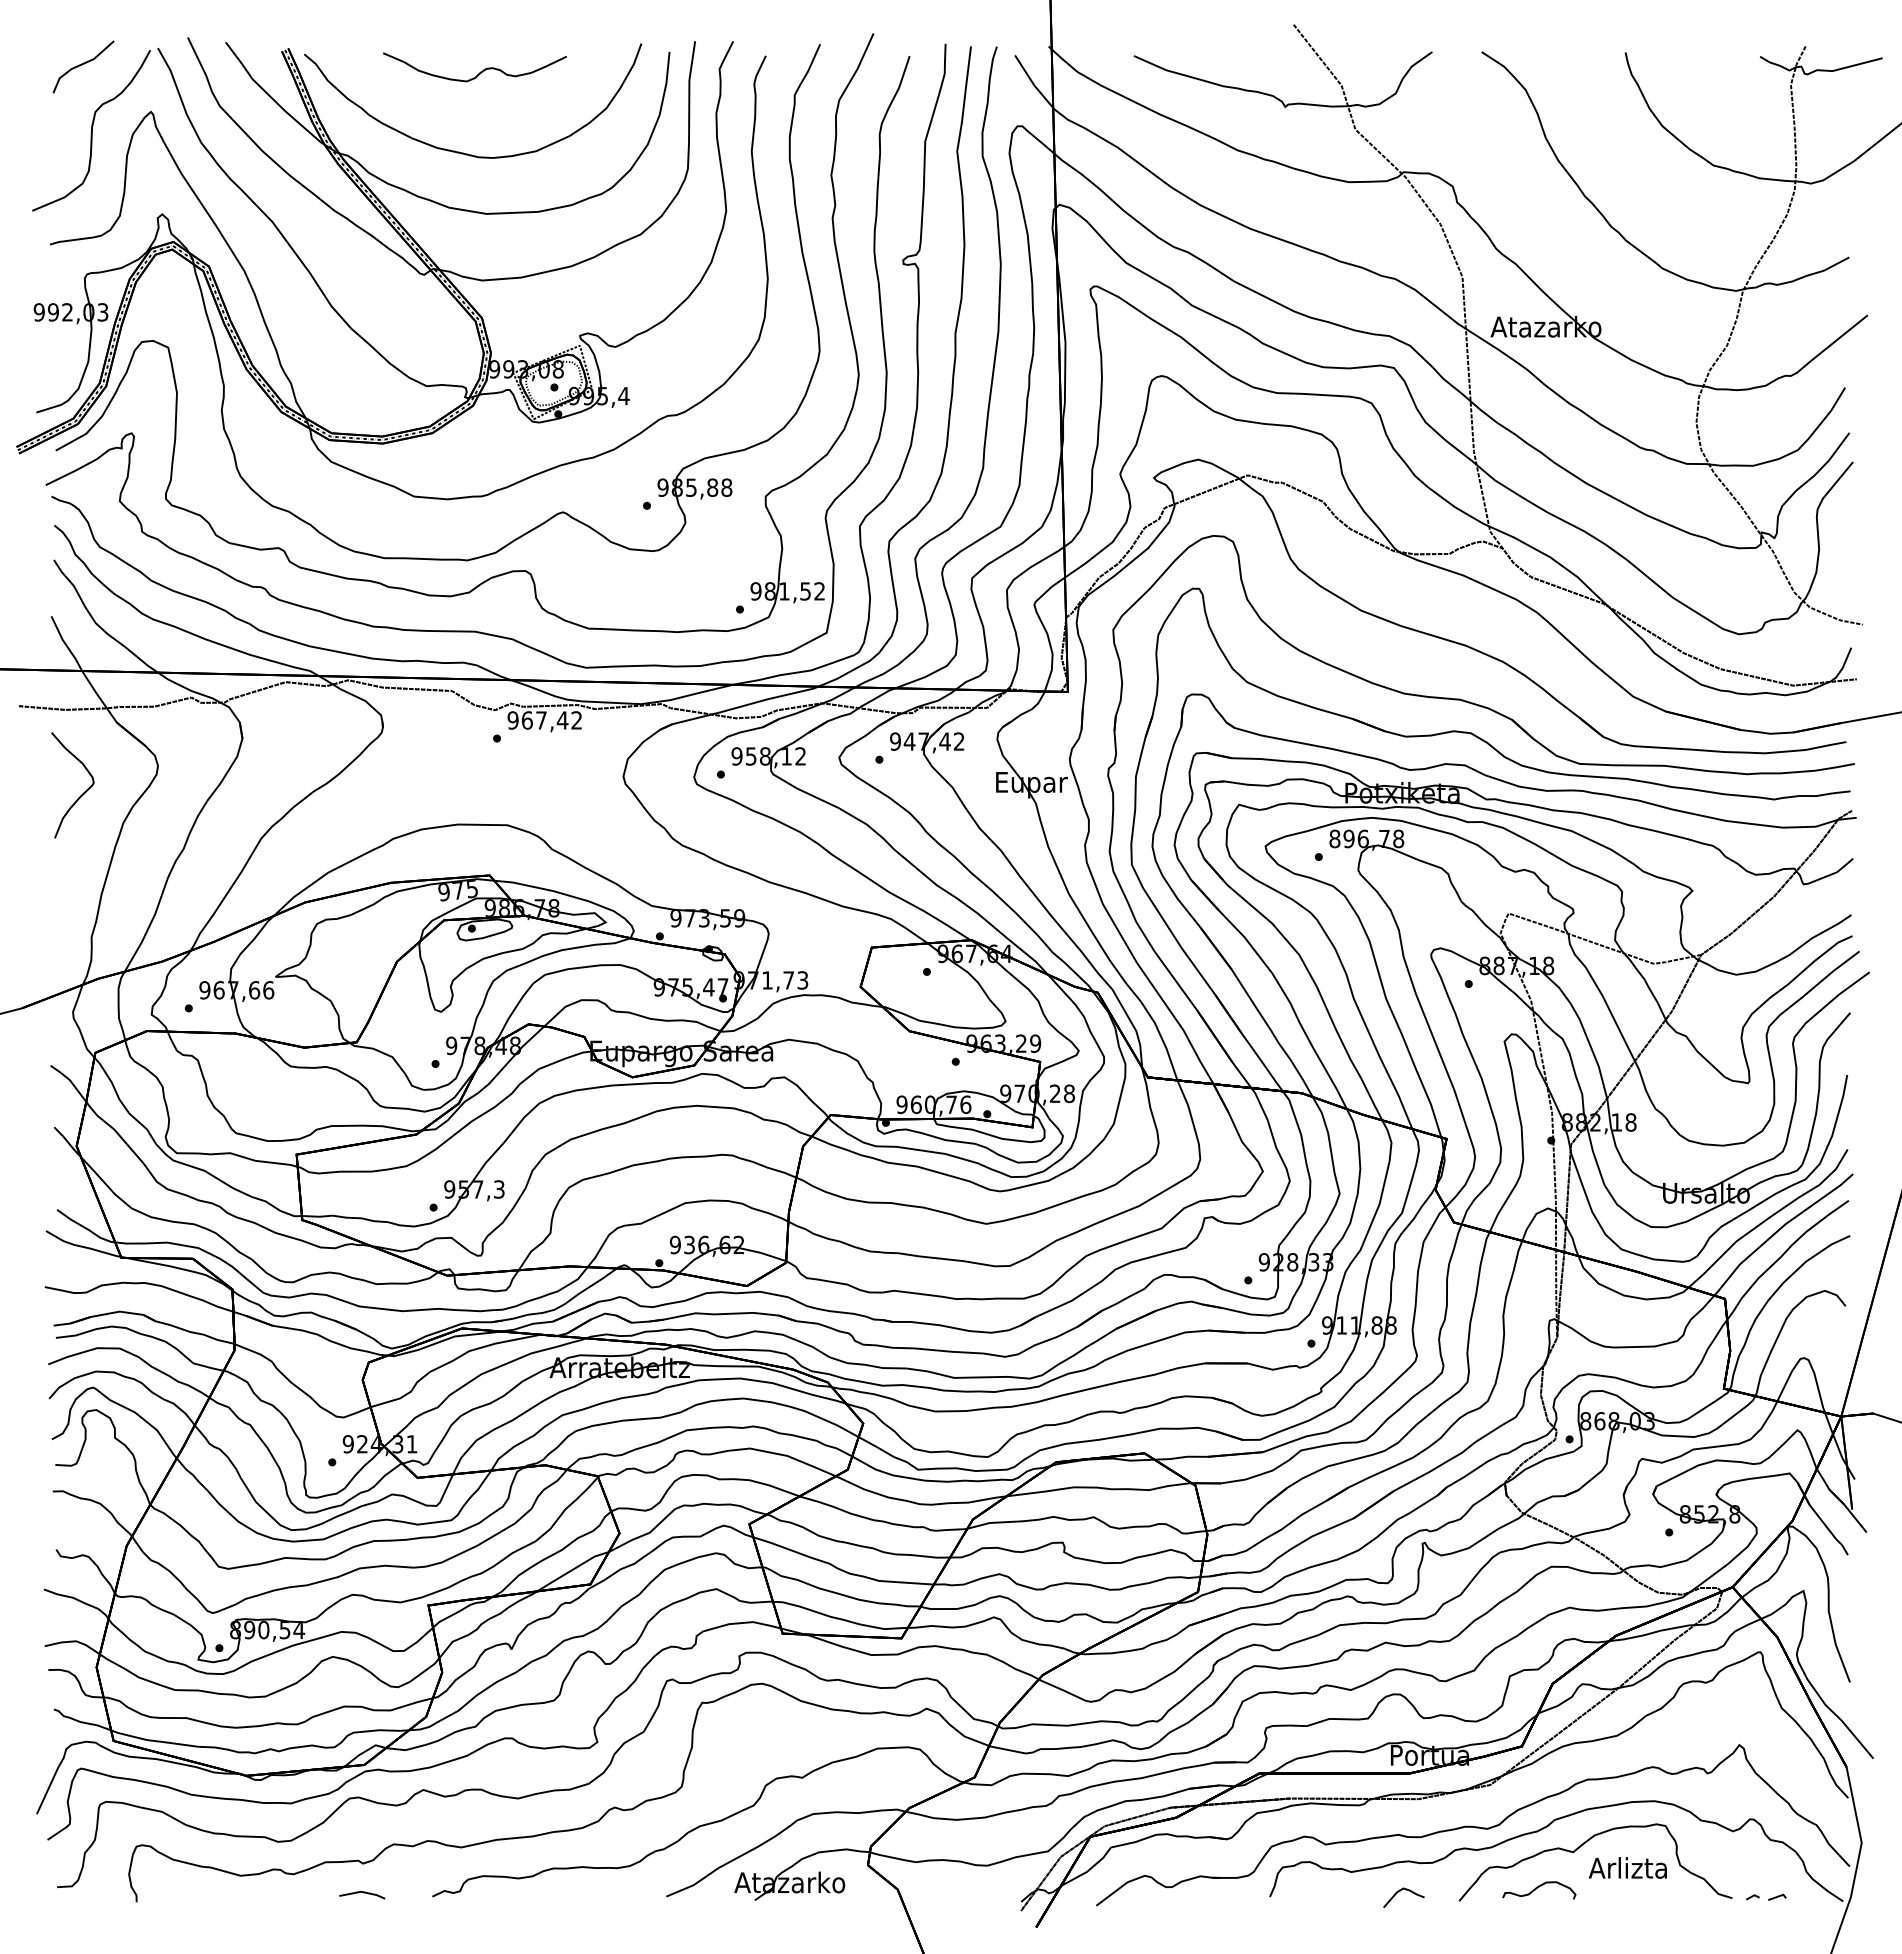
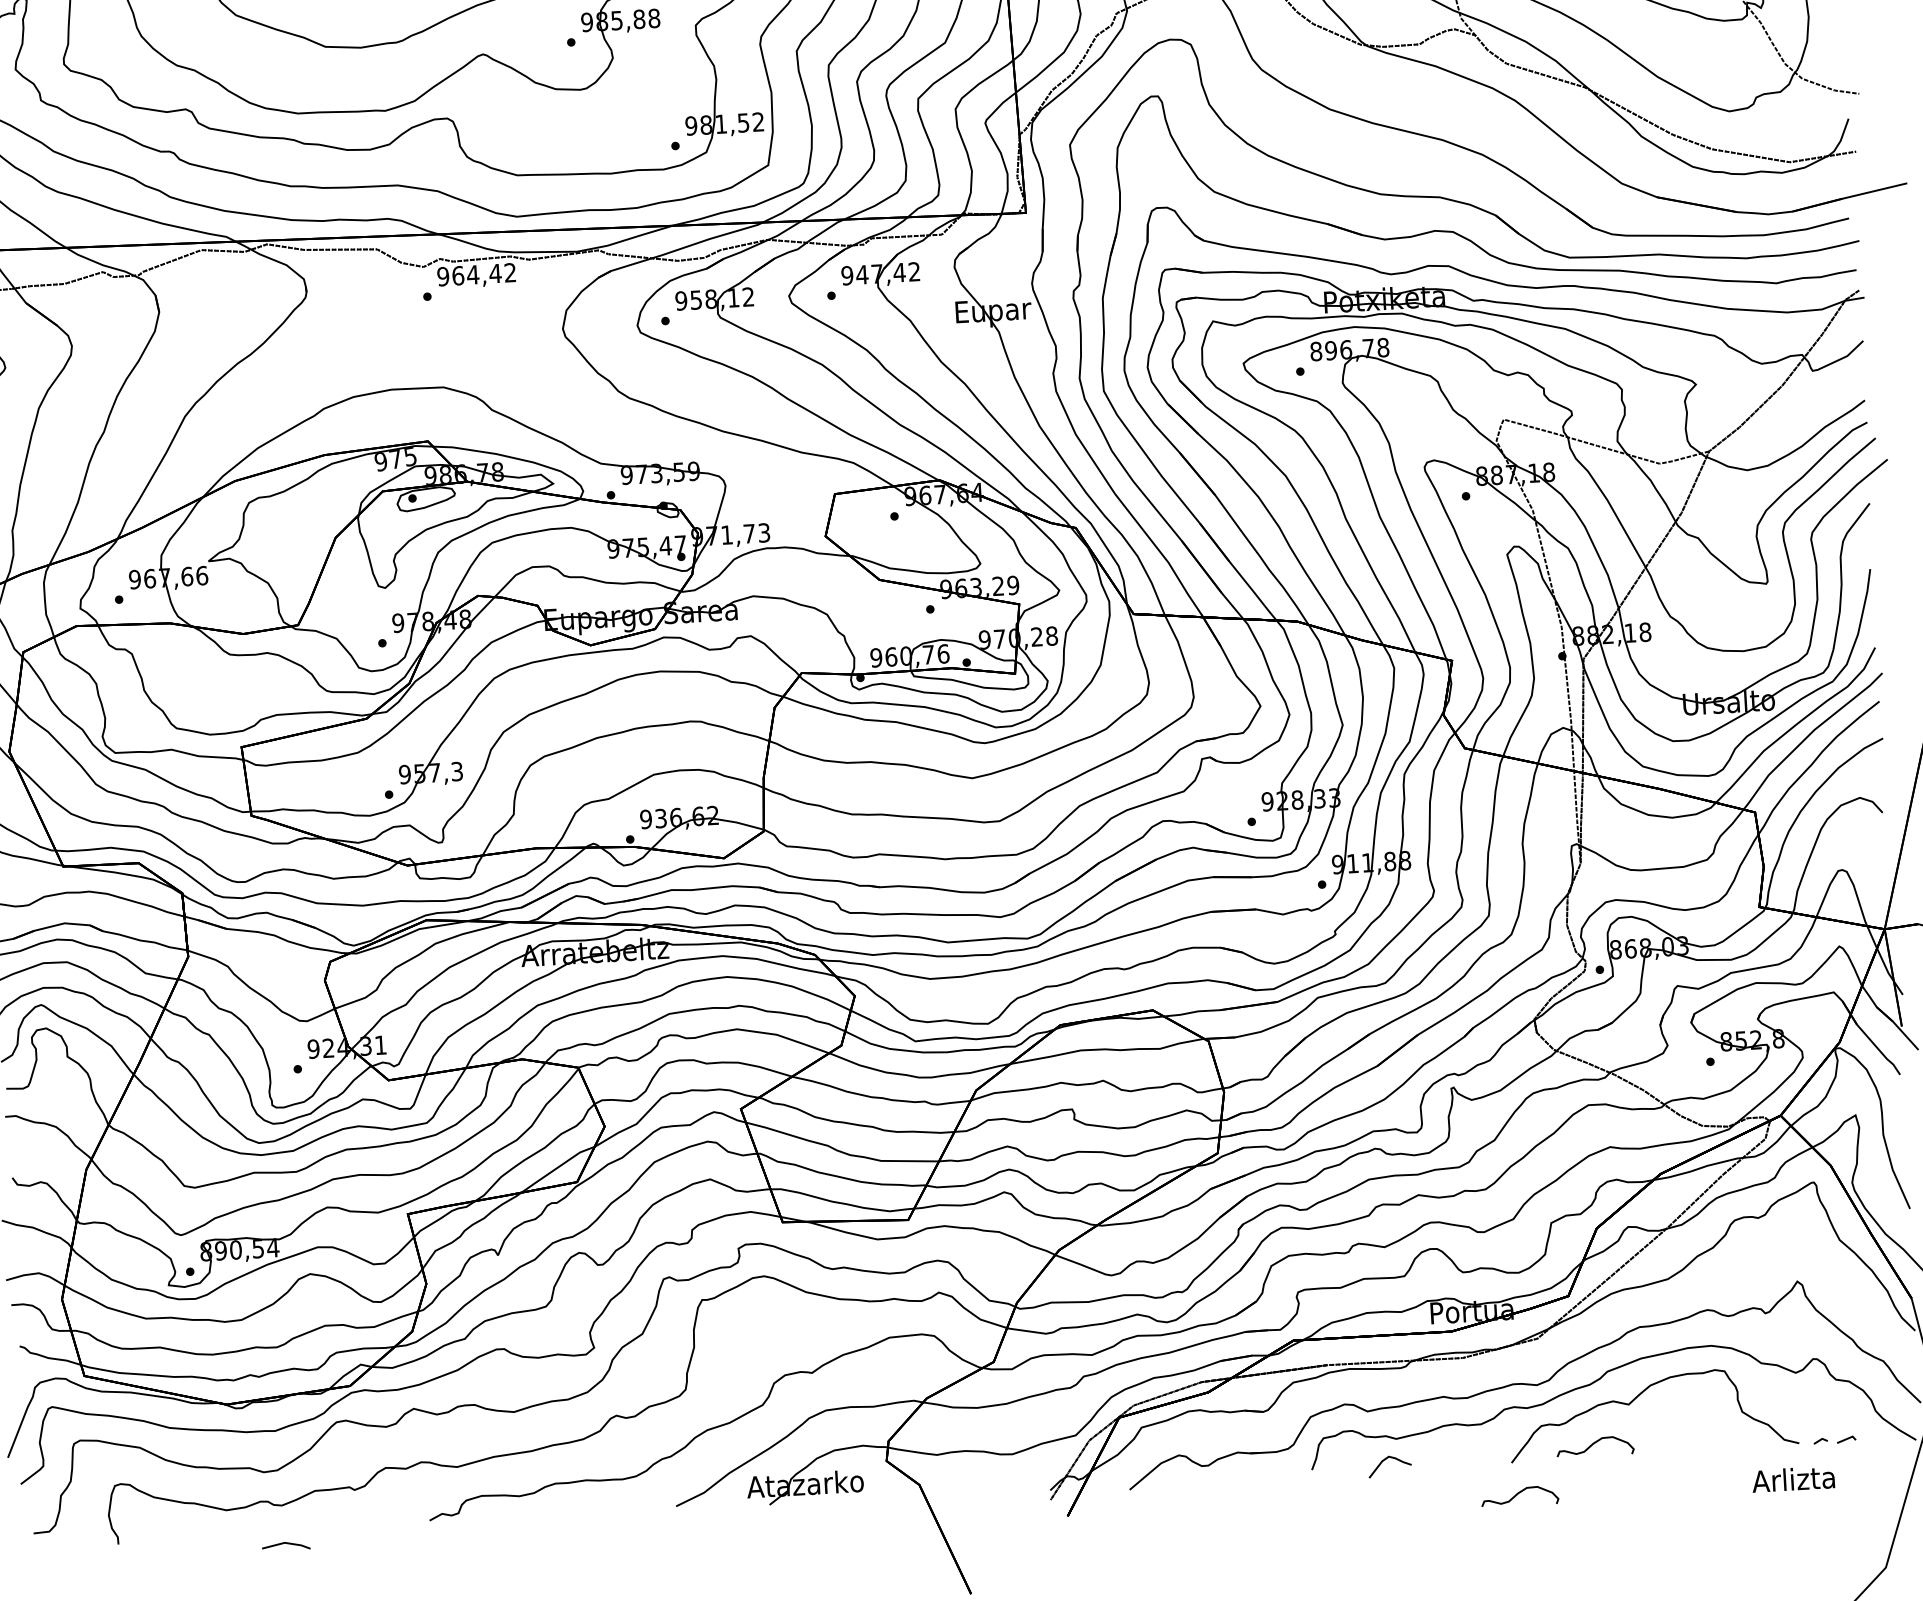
text: (541, 720) -> (473, 274), 967,42 -> 964,42
text: (1627, 1867) -> (1792, 1478), moved
curve: (1400, 1891) -> (1386, 1460), moved
line: (363, 1893) -> (287, 1544), moved
curve: (1463, 1931) -> (1518, 1494), added

